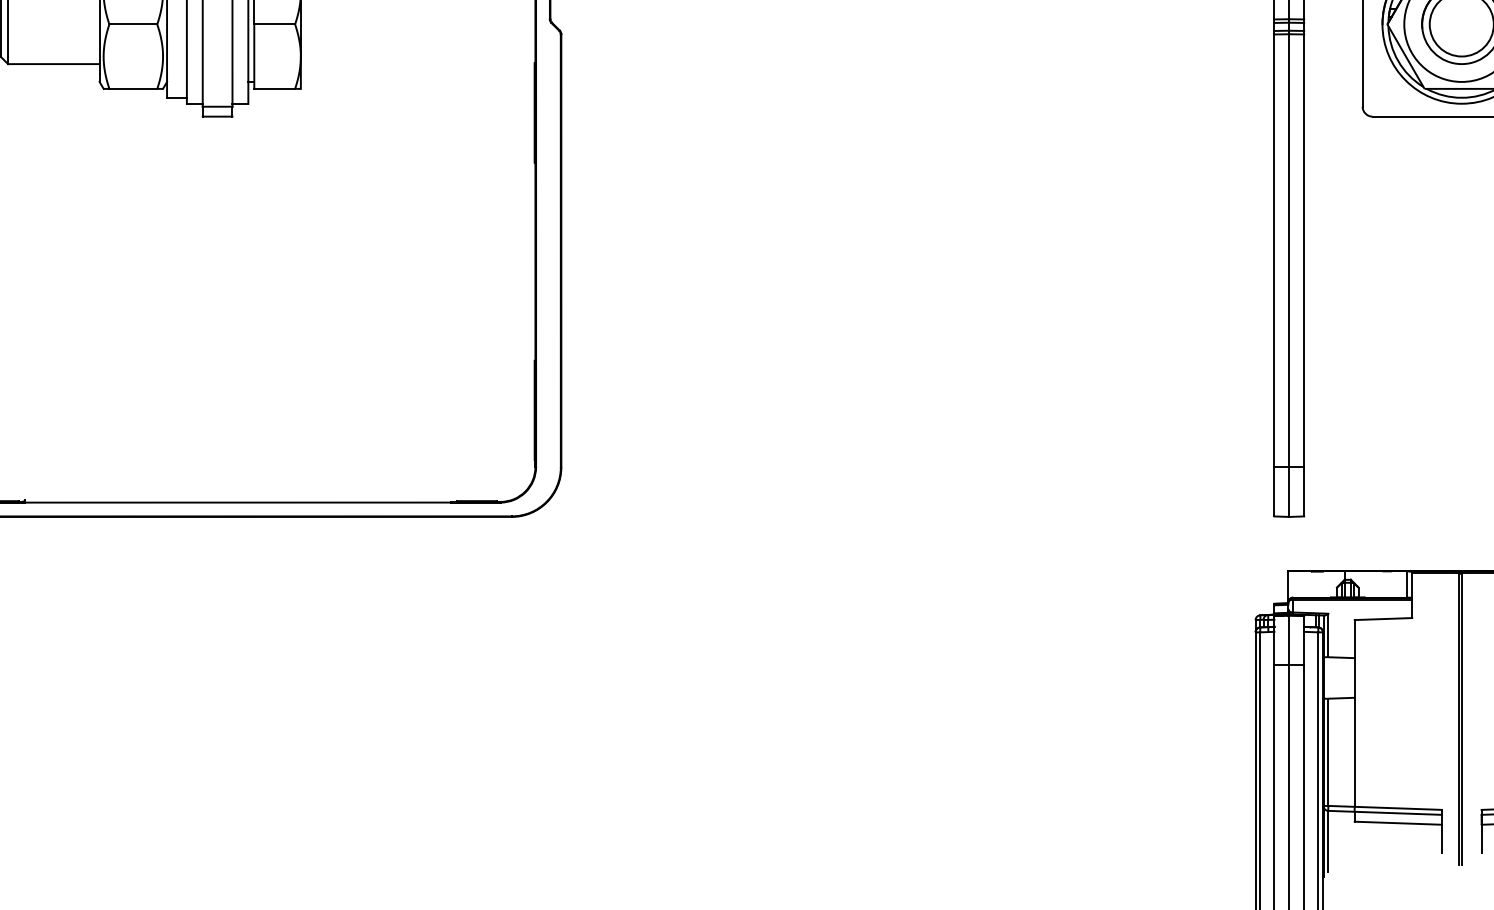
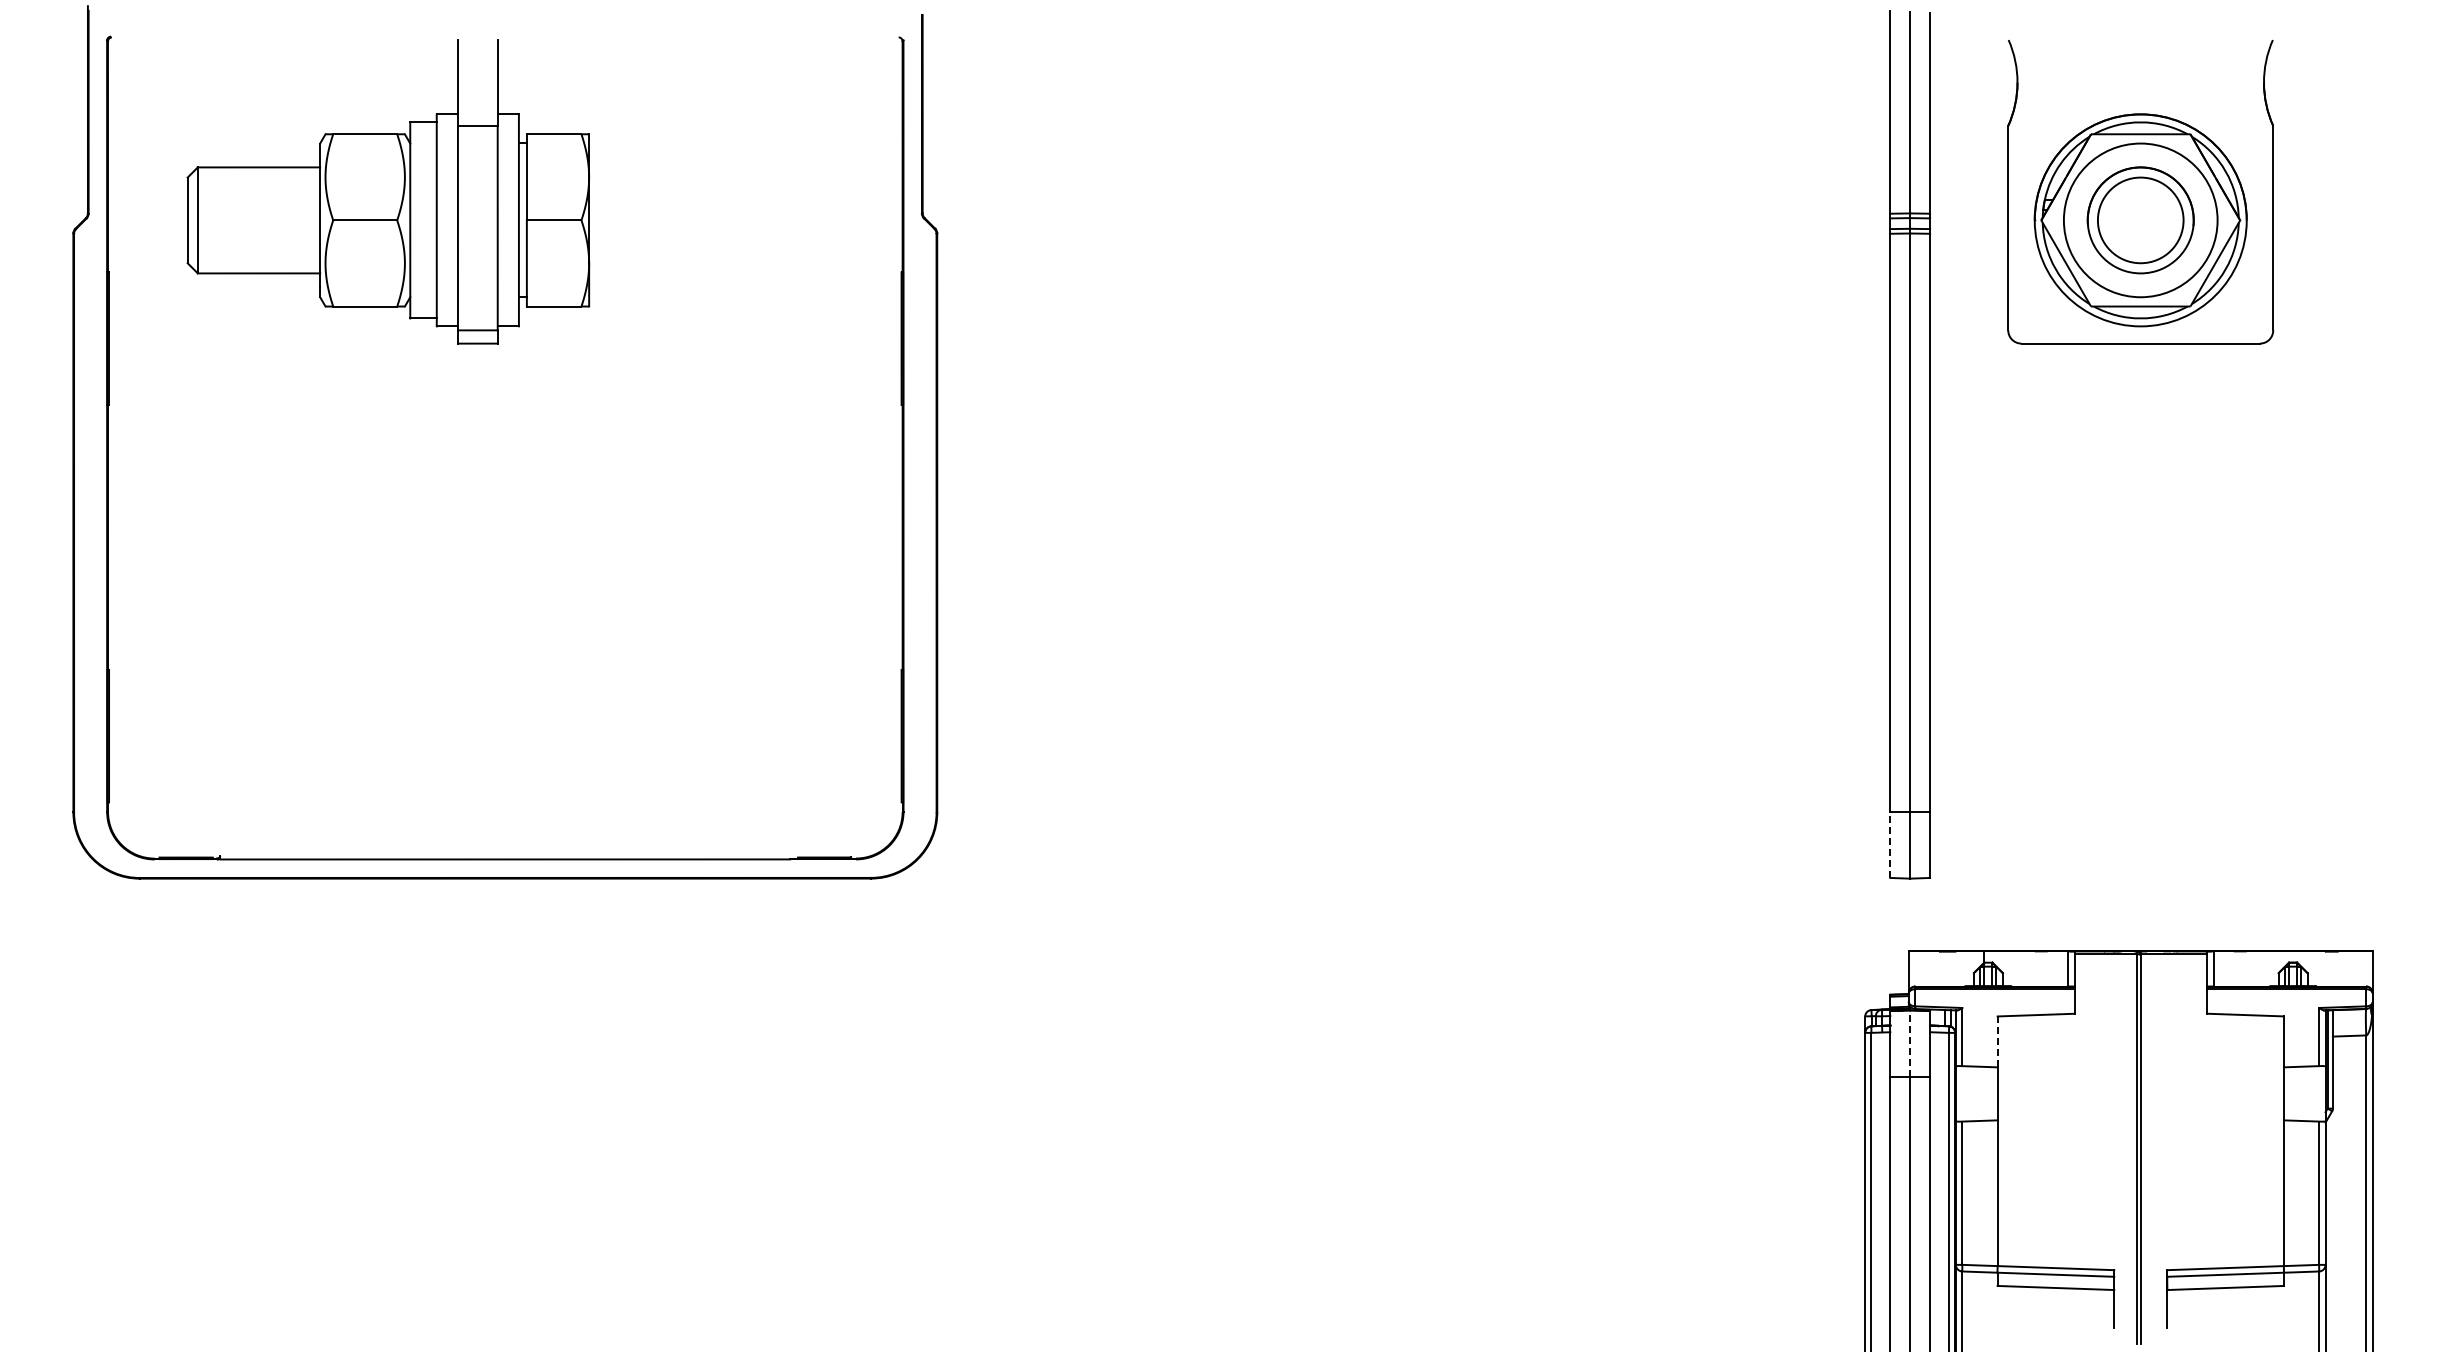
line: (1274, 492) -> (1890, 845), solid -> dashed
line: (1354, 639) -> (1997, 1042), solid -> dashed
line: (1289, 640) -> (1910, 1043), solid -> dashed

